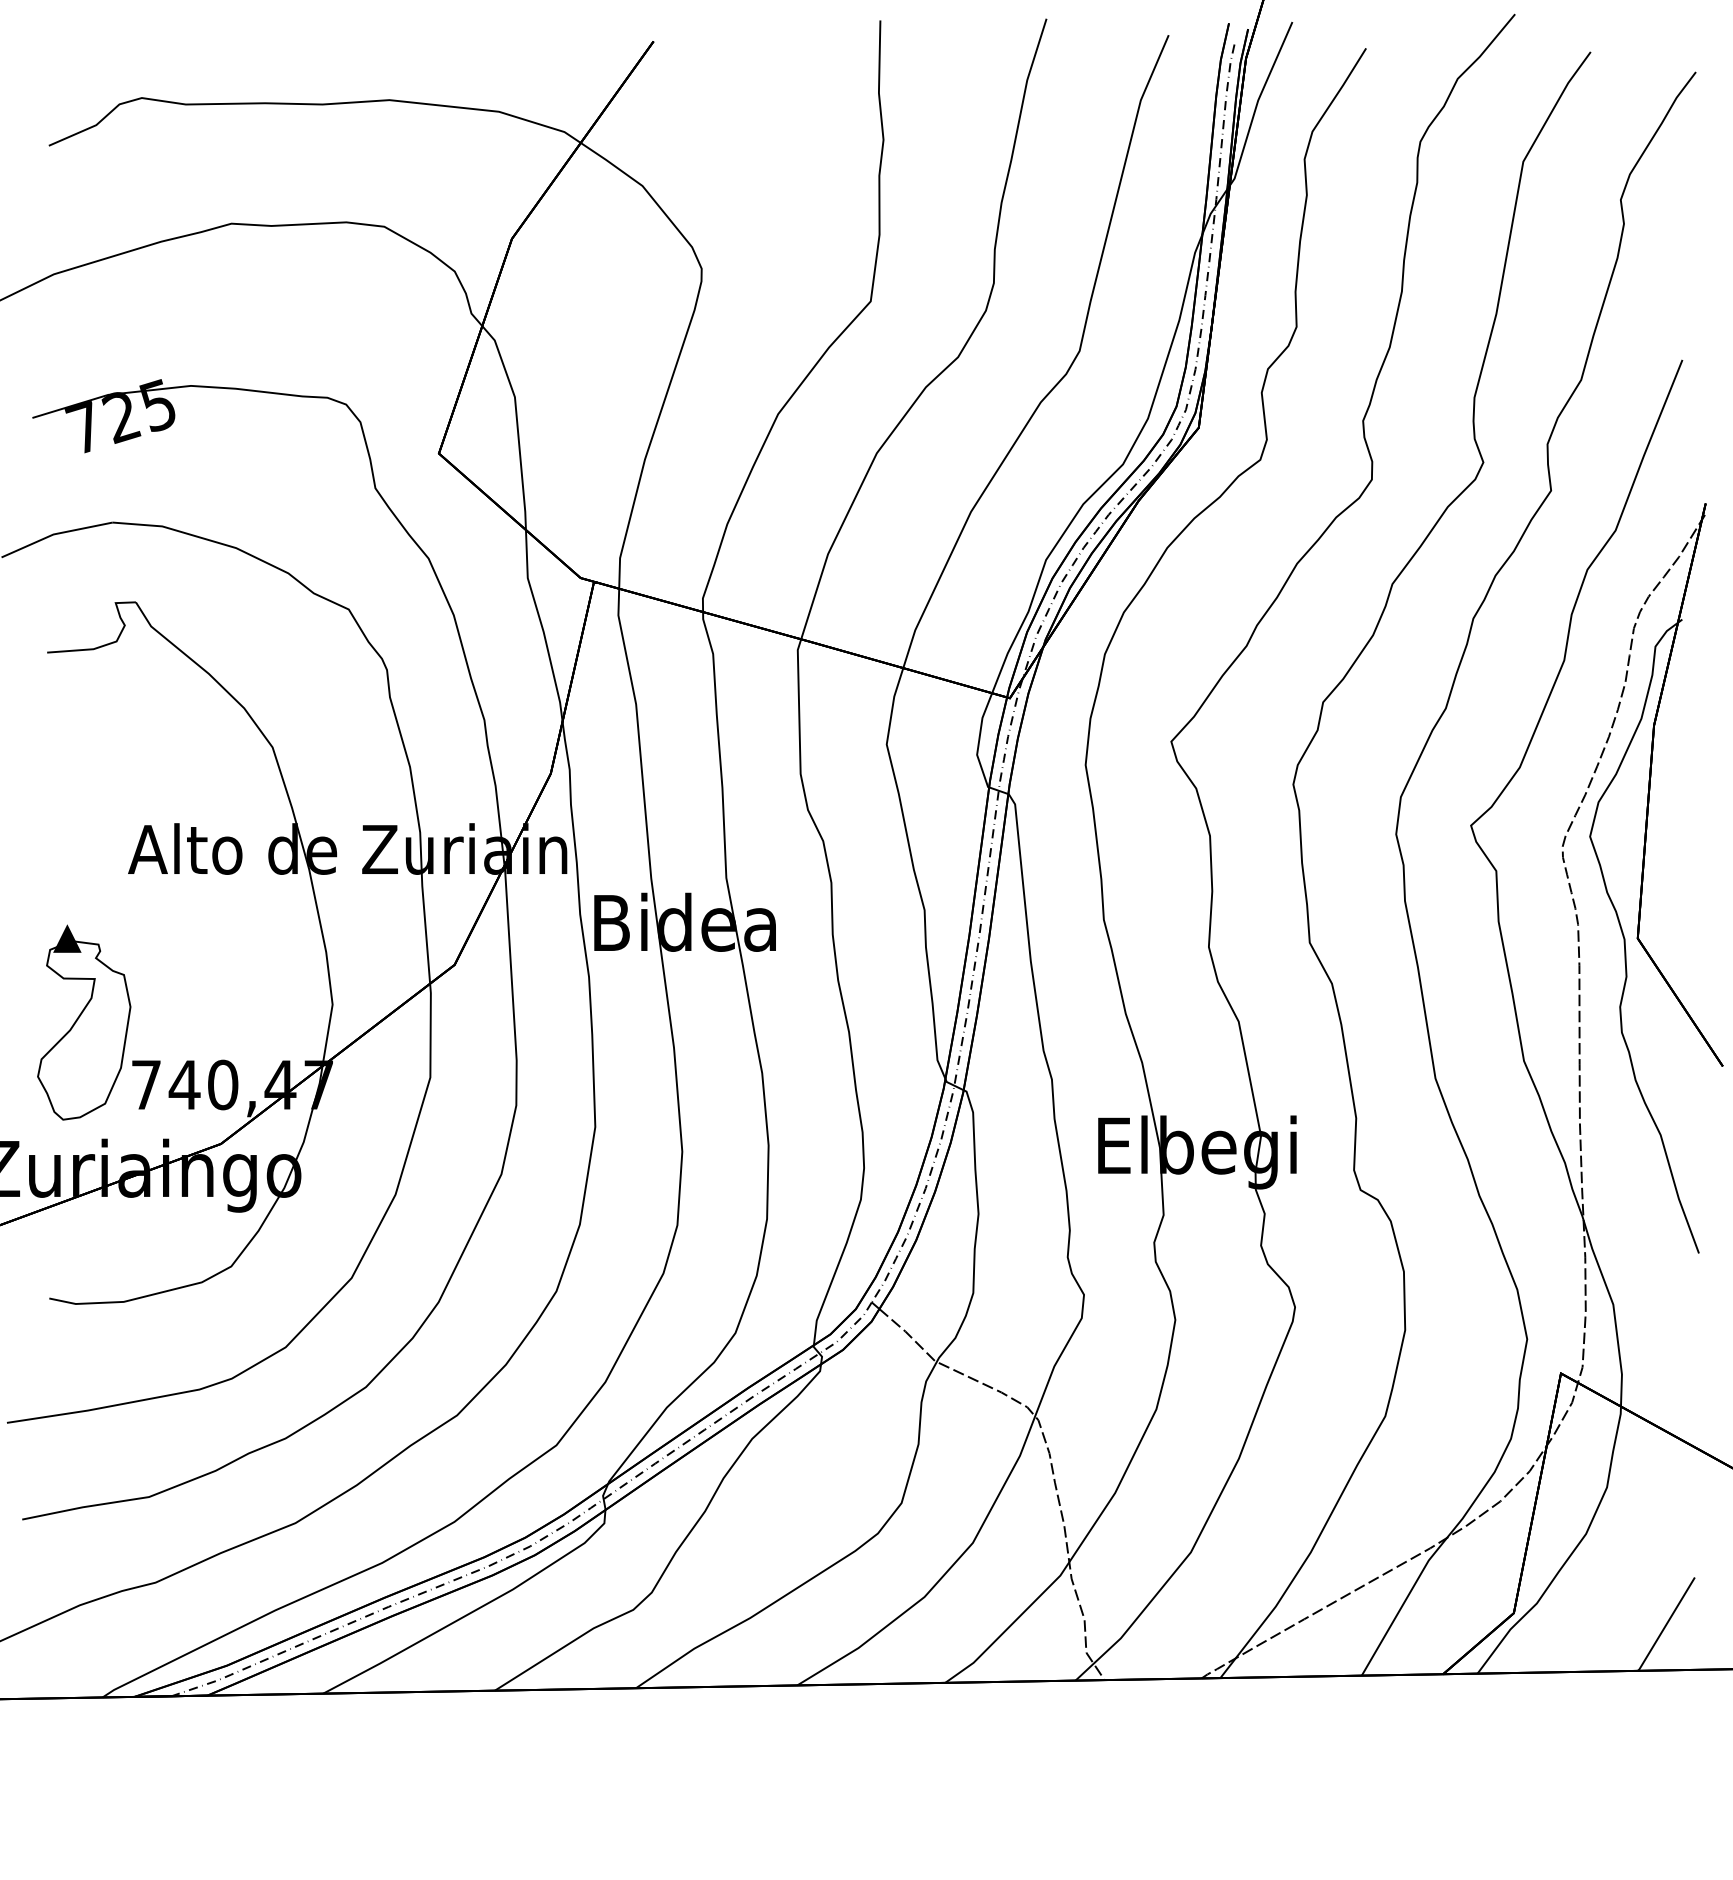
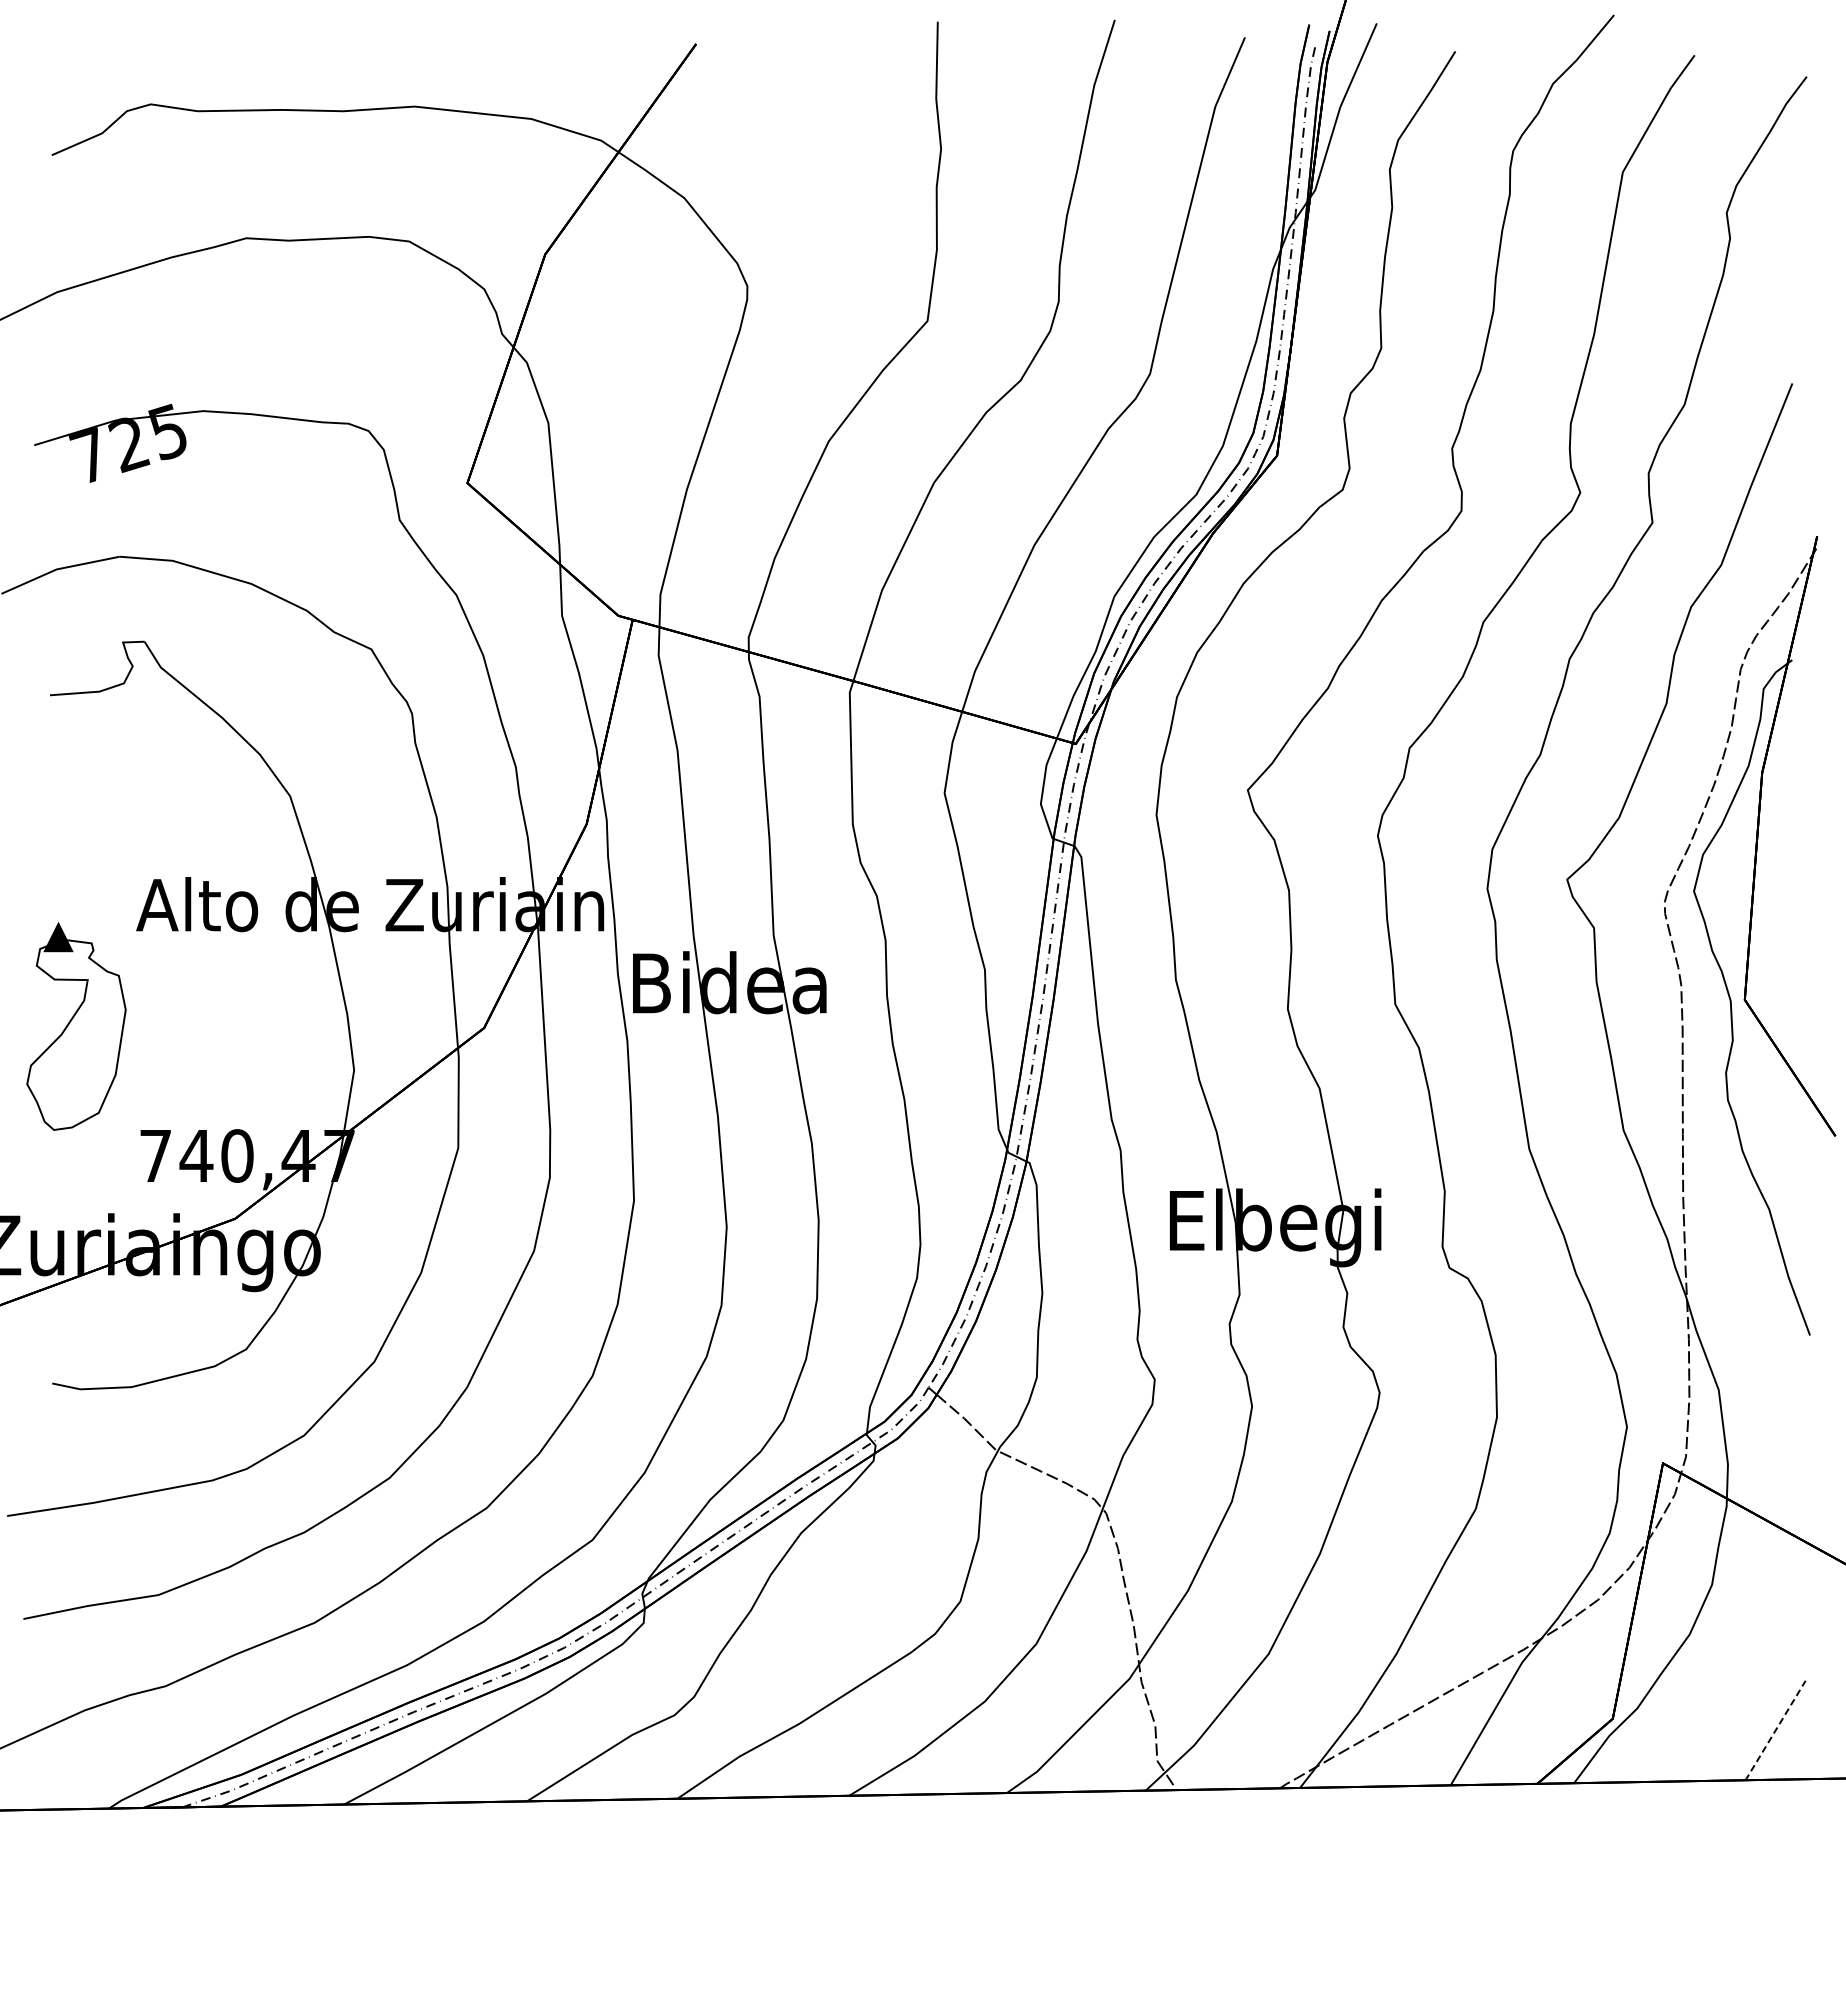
part: (84, 1022) -> (76, 1026), moved
line: (1666, 1624) -> (1775, 1730), solid -> dashed

